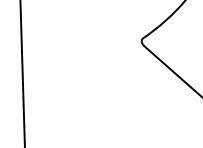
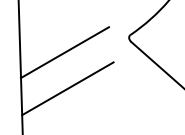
line: (71, 57) -> (65, 52), added
line: (74, 97) -> (67, 88), added

